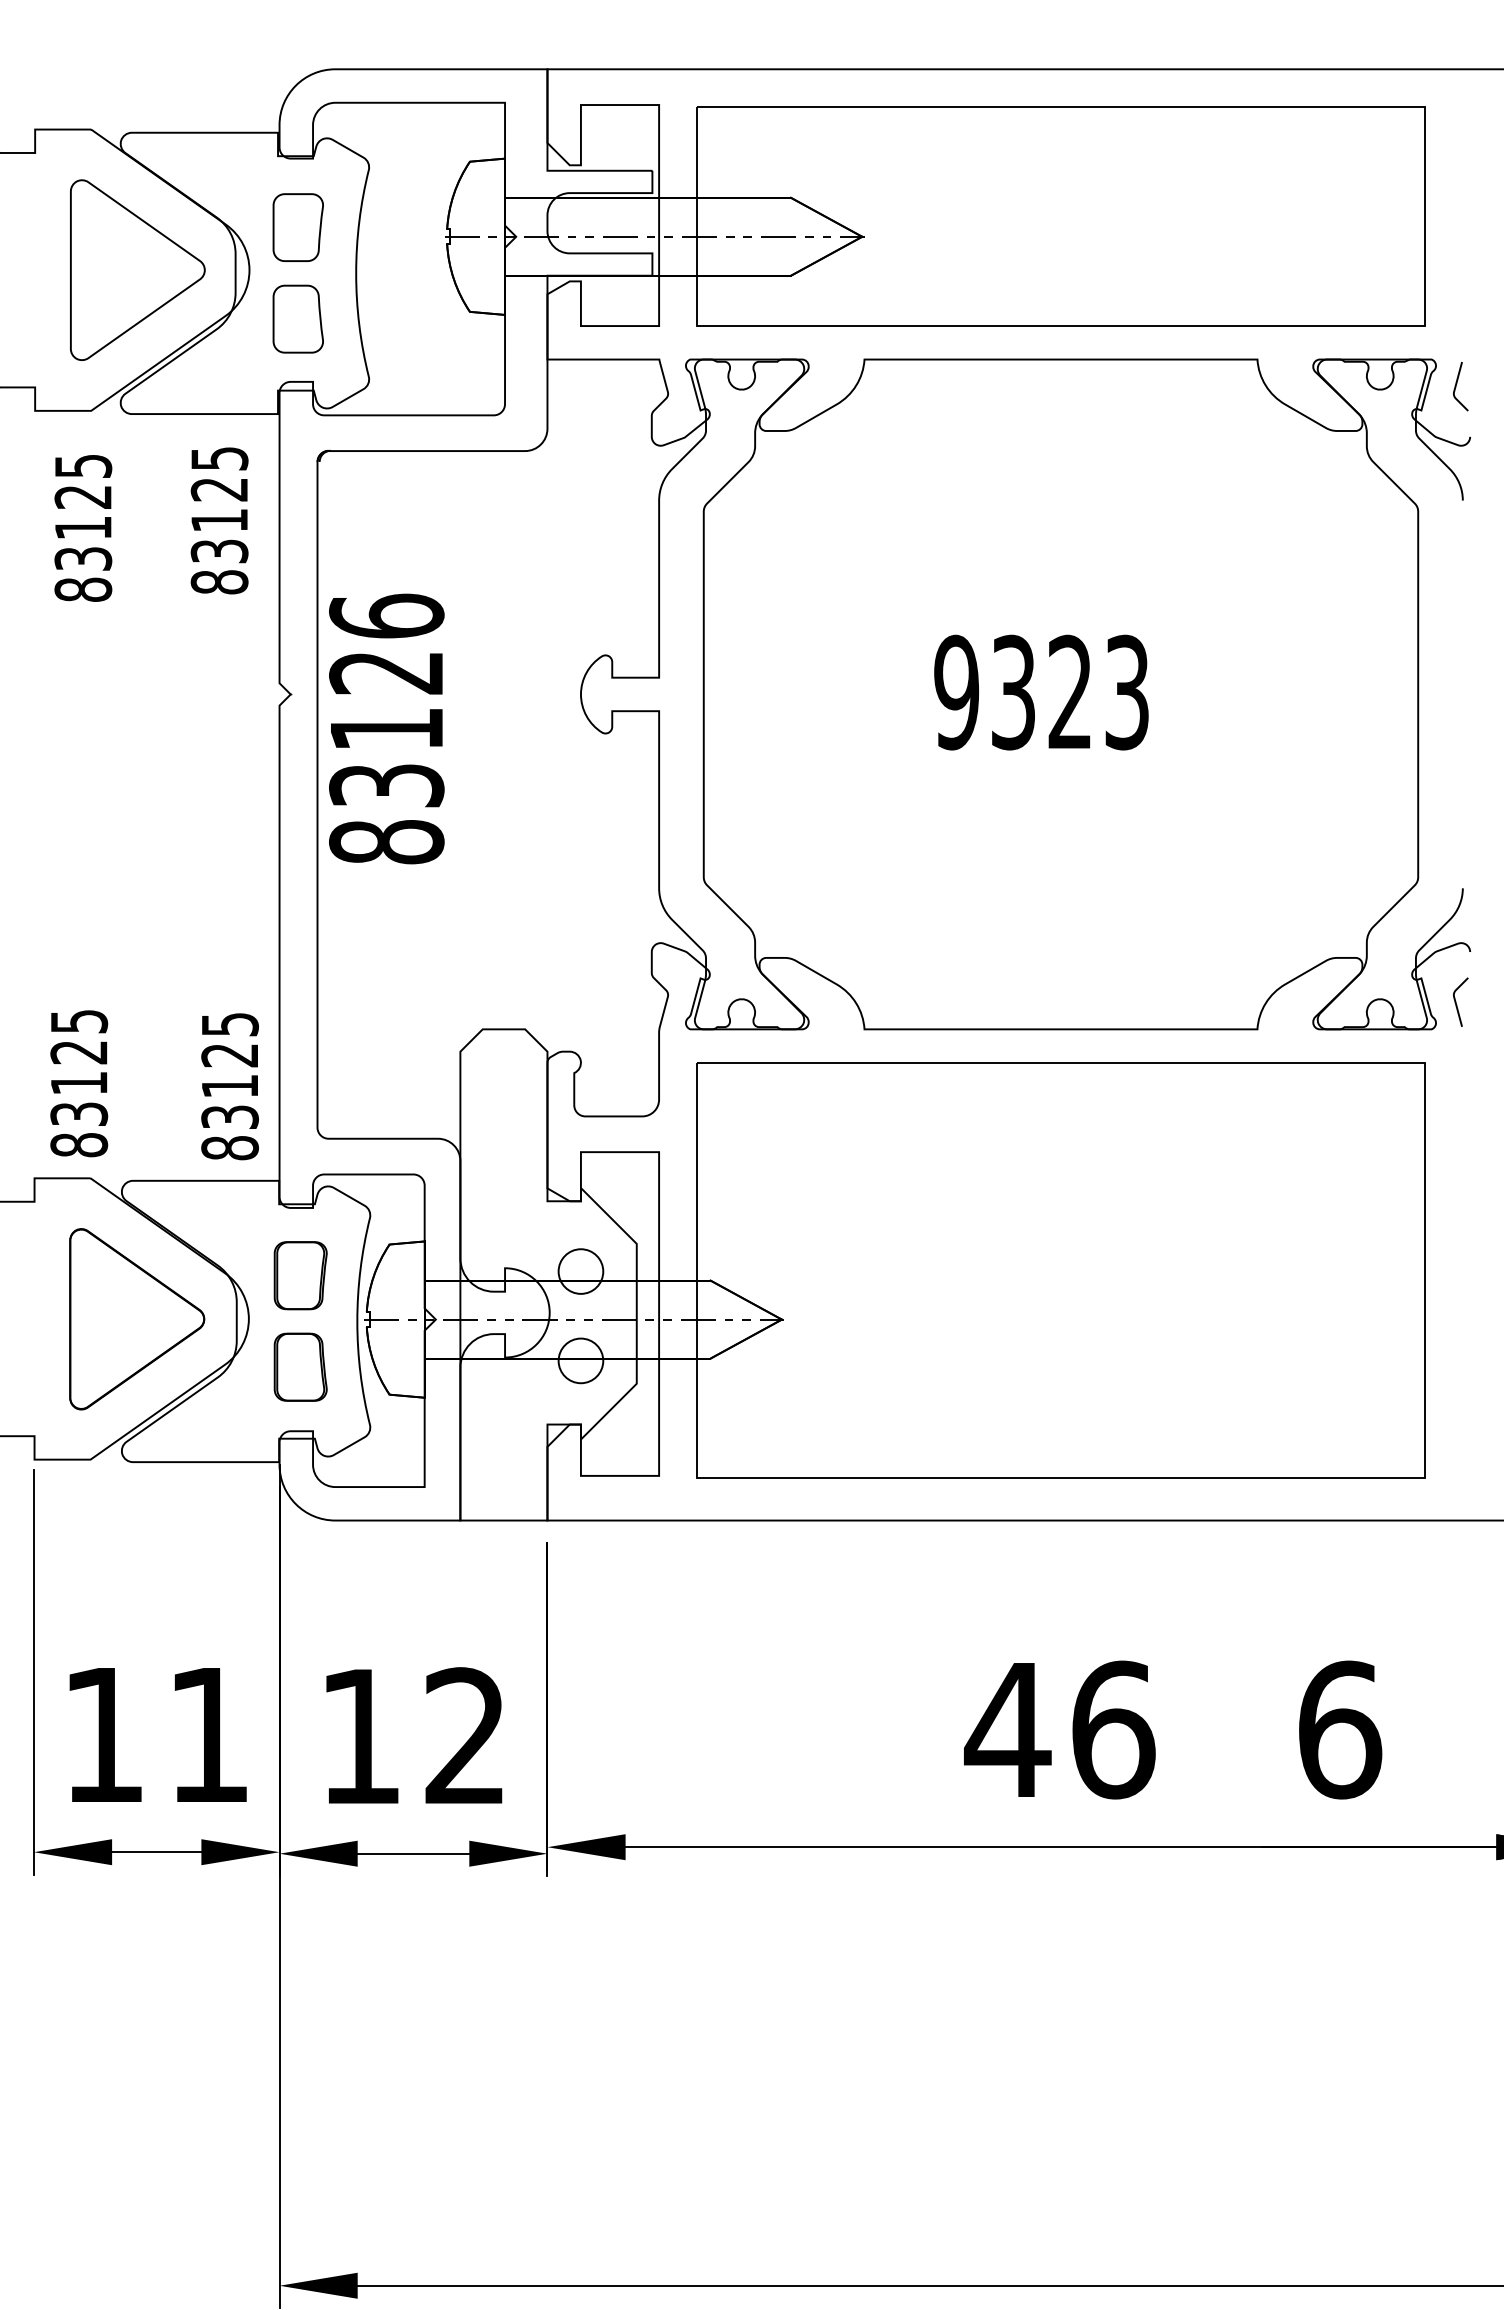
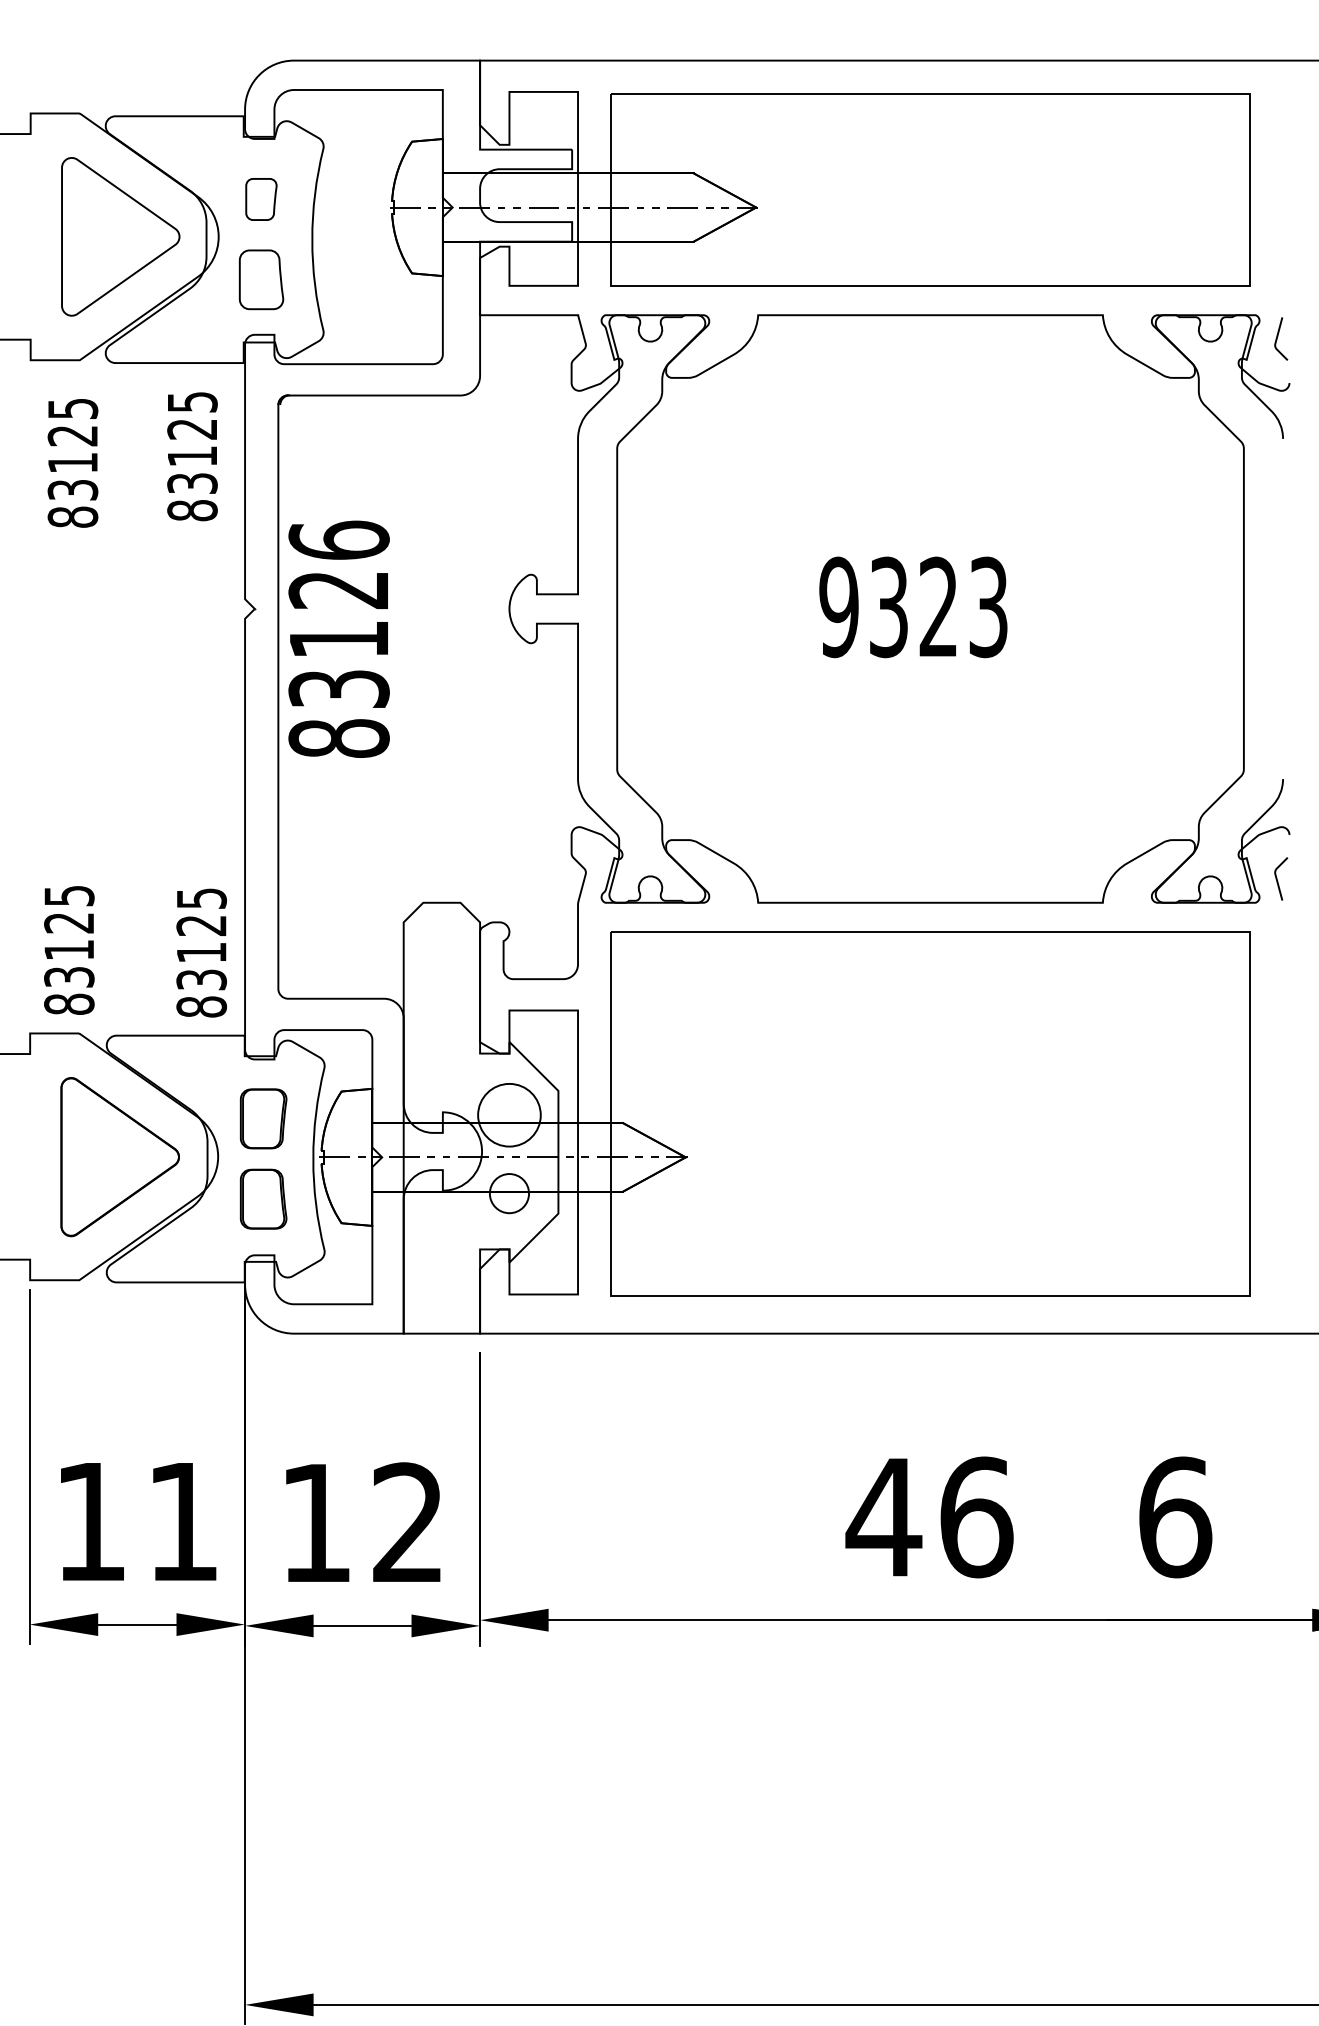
part: (297, 227) -> (260, 199), size x0.7
circle: (580, 1271) -> (509, 1115), size x1.6

